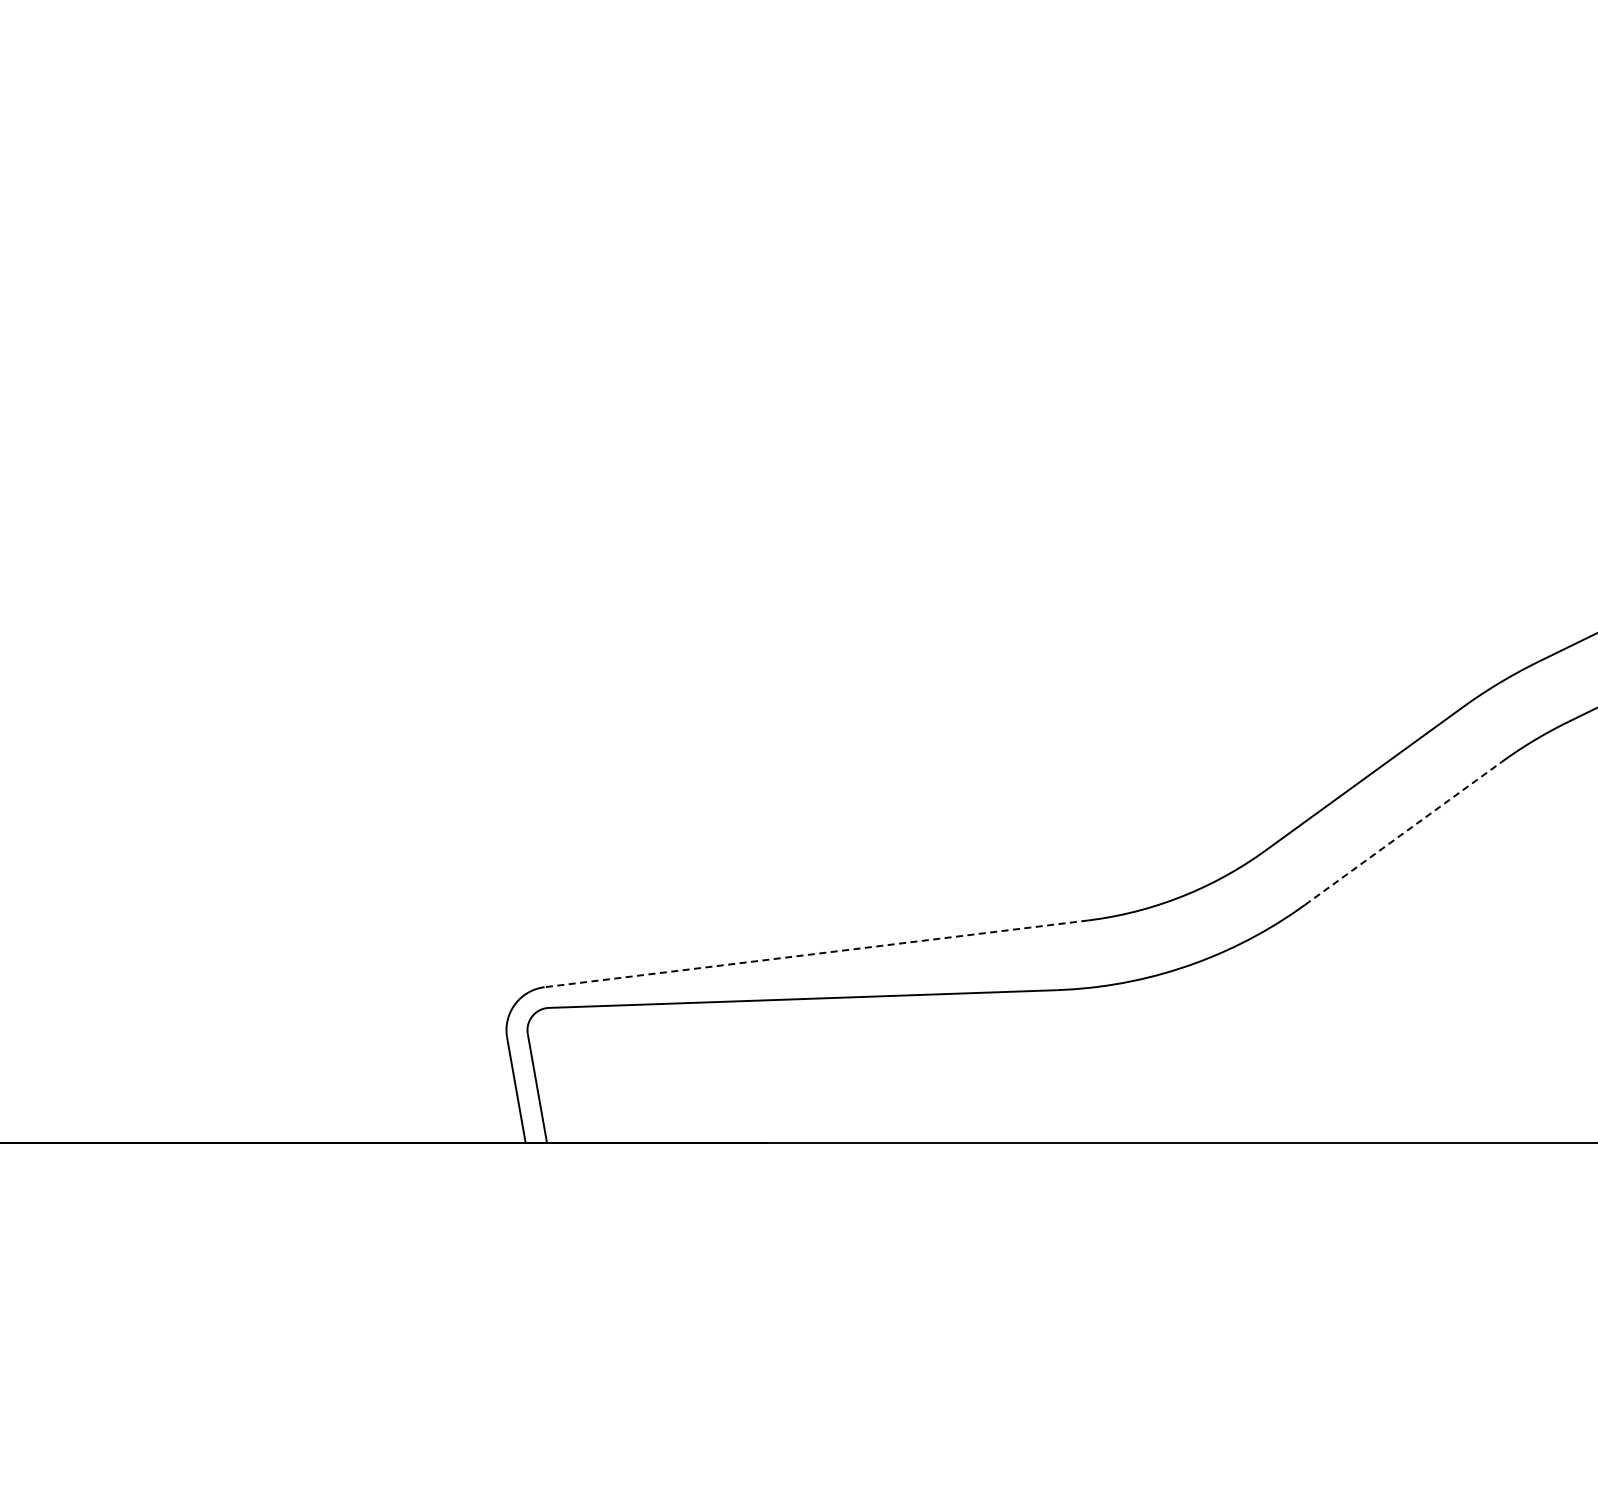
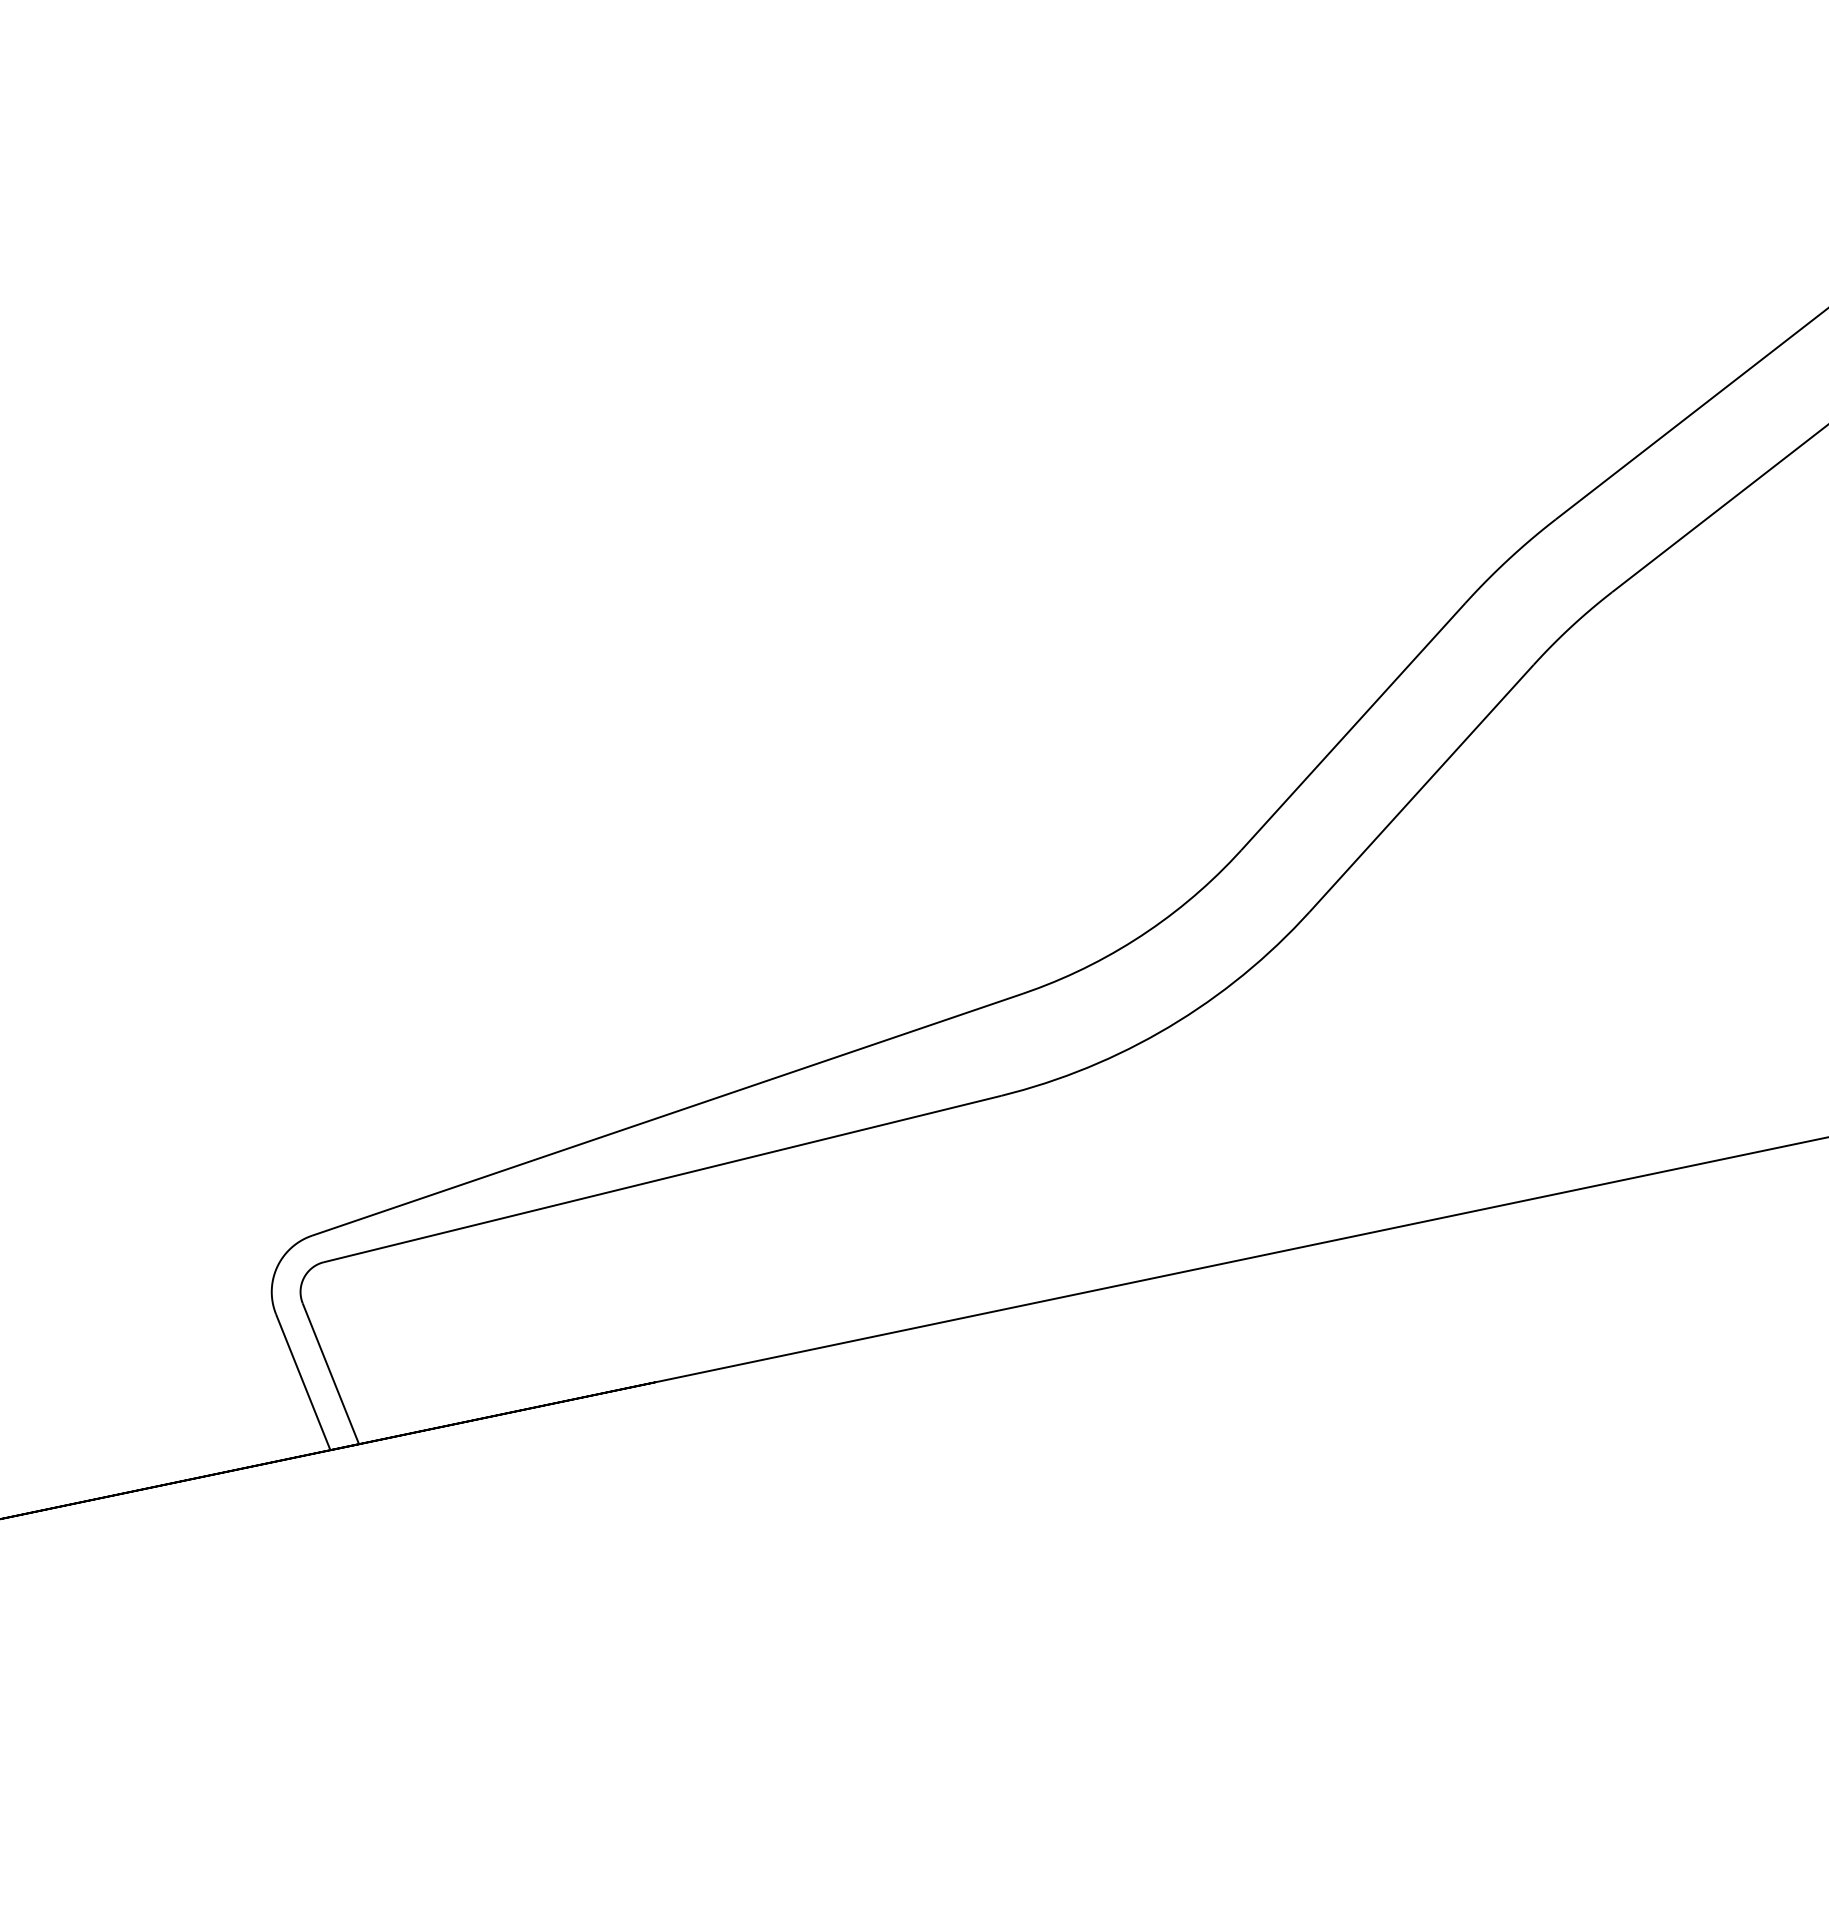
line: (1403, 833) -> (1421, 788), dashed -> solid
line: (816, 953) -> (667, 1114), dashed -> solid

